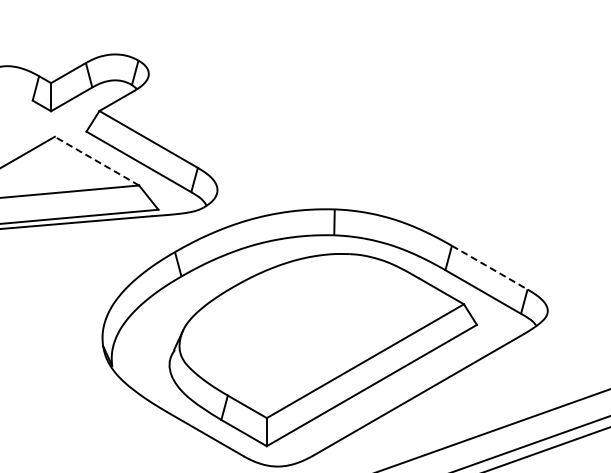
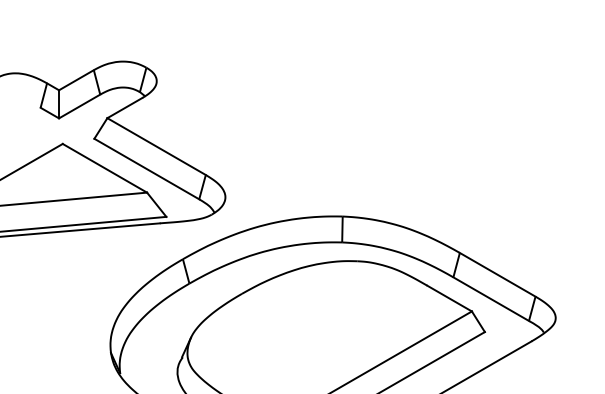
line: (96, 161) -> (104, 168), dashed -> solid
line: (489, 267) -> (497, 274), dashed -> solid

